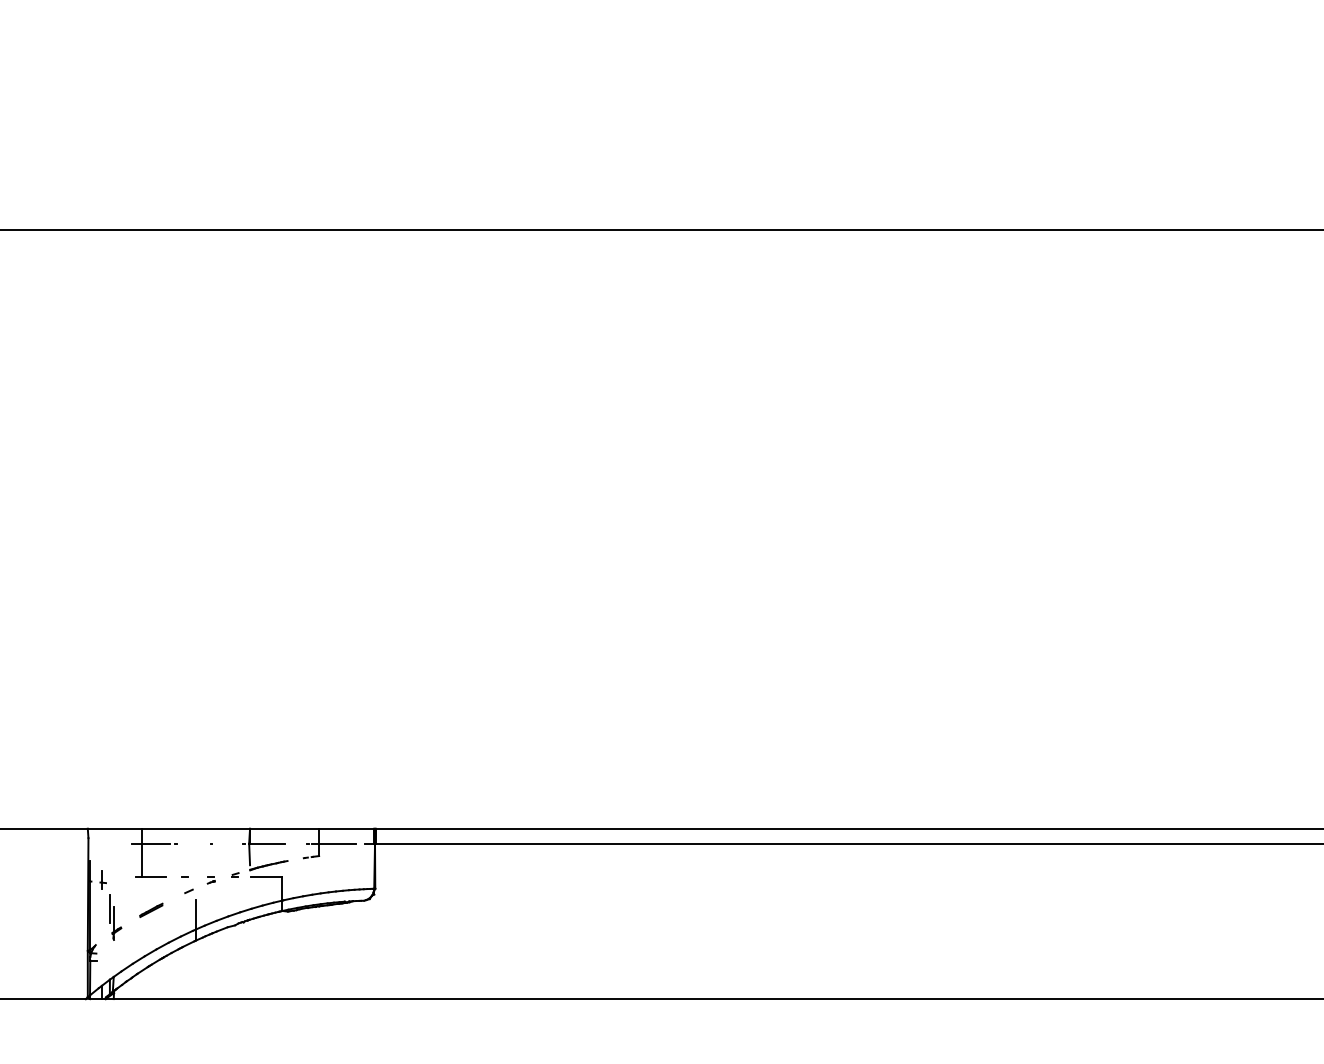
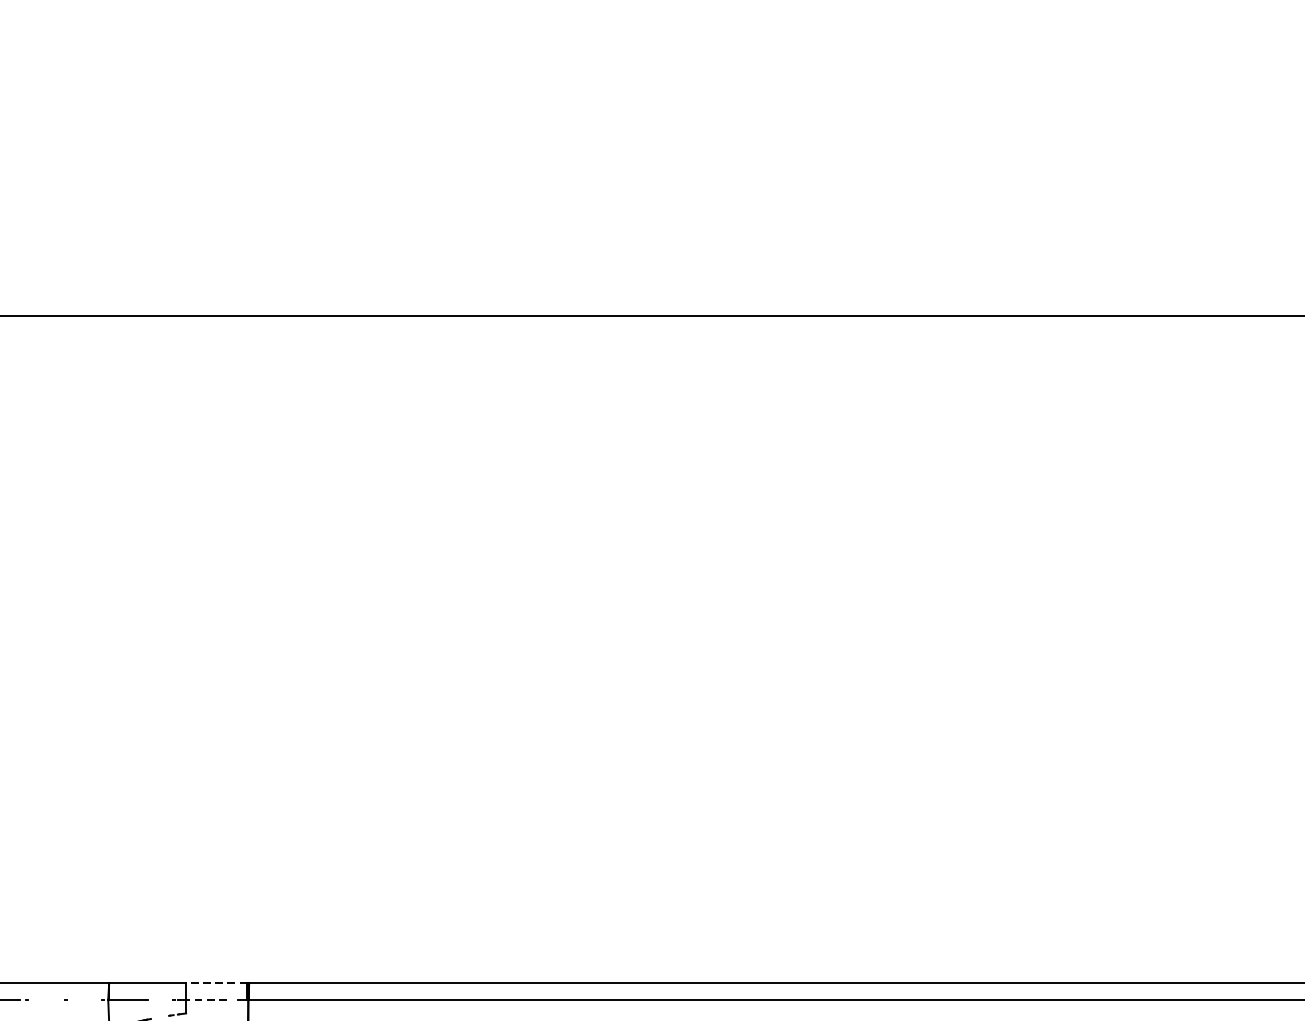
line: (346, 828) -> (216, 982), solid -> dashed
line: (336, 843) -> (205, 999), solid -> dashed

